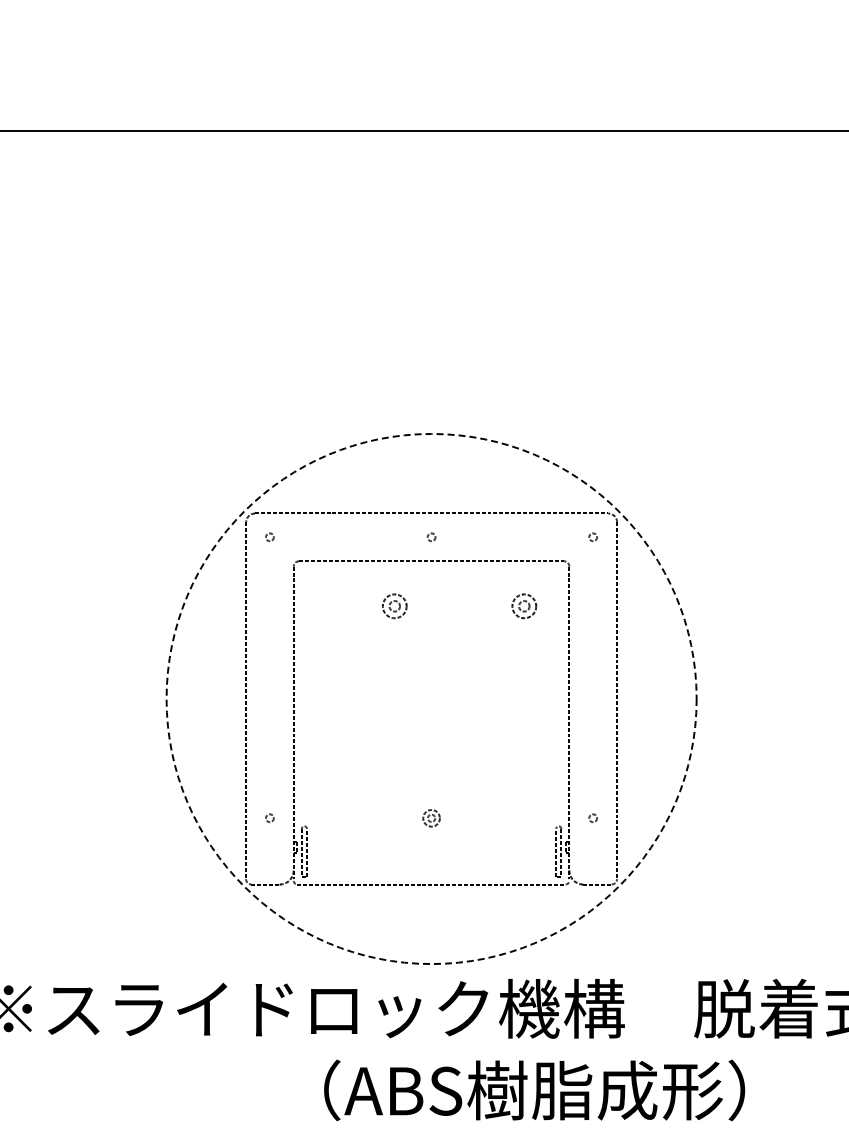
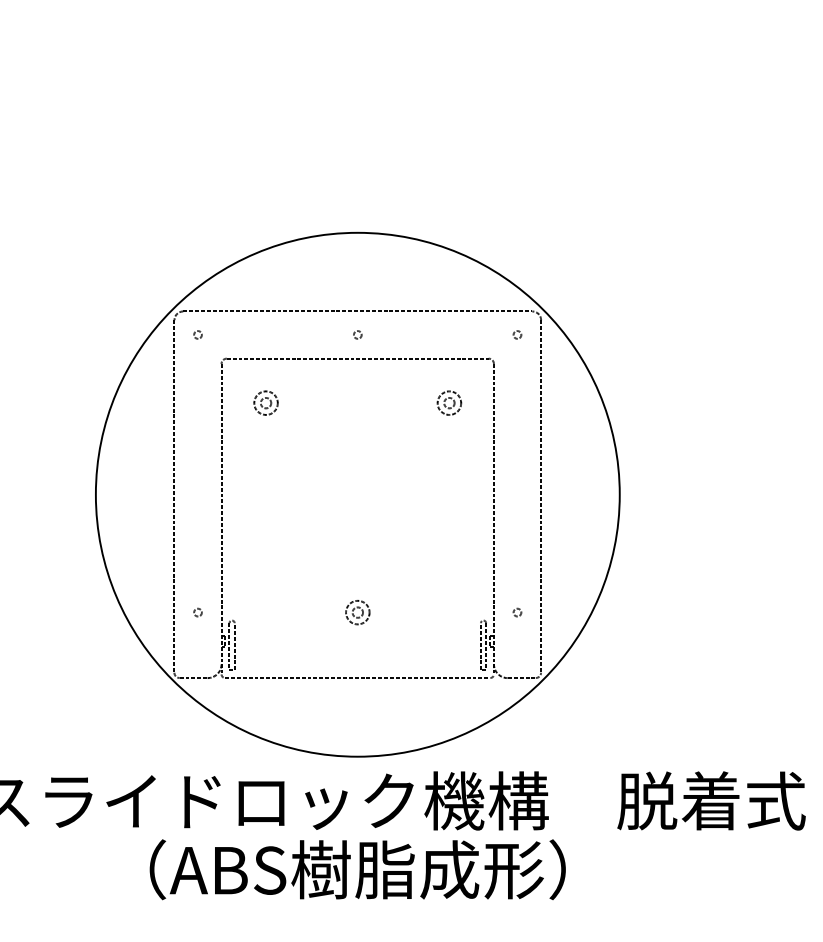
part: (394, 606) -> (265, 403), moved
circle: (431, 698) -> (357, 494), dashed -> solid
part: (431, 818) -> (357, 612), size x1.43
text: (534, 1090) -> (357, 869), moved

